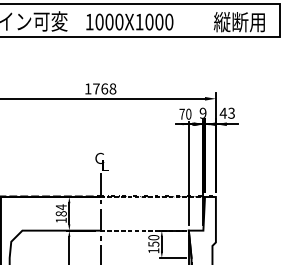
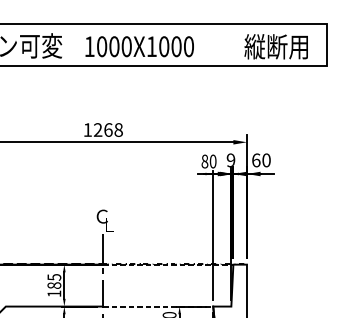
text: (96, 88) -> (98, 129), 1768 -> 1268
text: (226, 112) -> (260, 159), 43 -> 60
text: (181, 113) -> (204, 160), 70 -> 80
text: (60, 207) -> (53, 277), 184 -> 185

